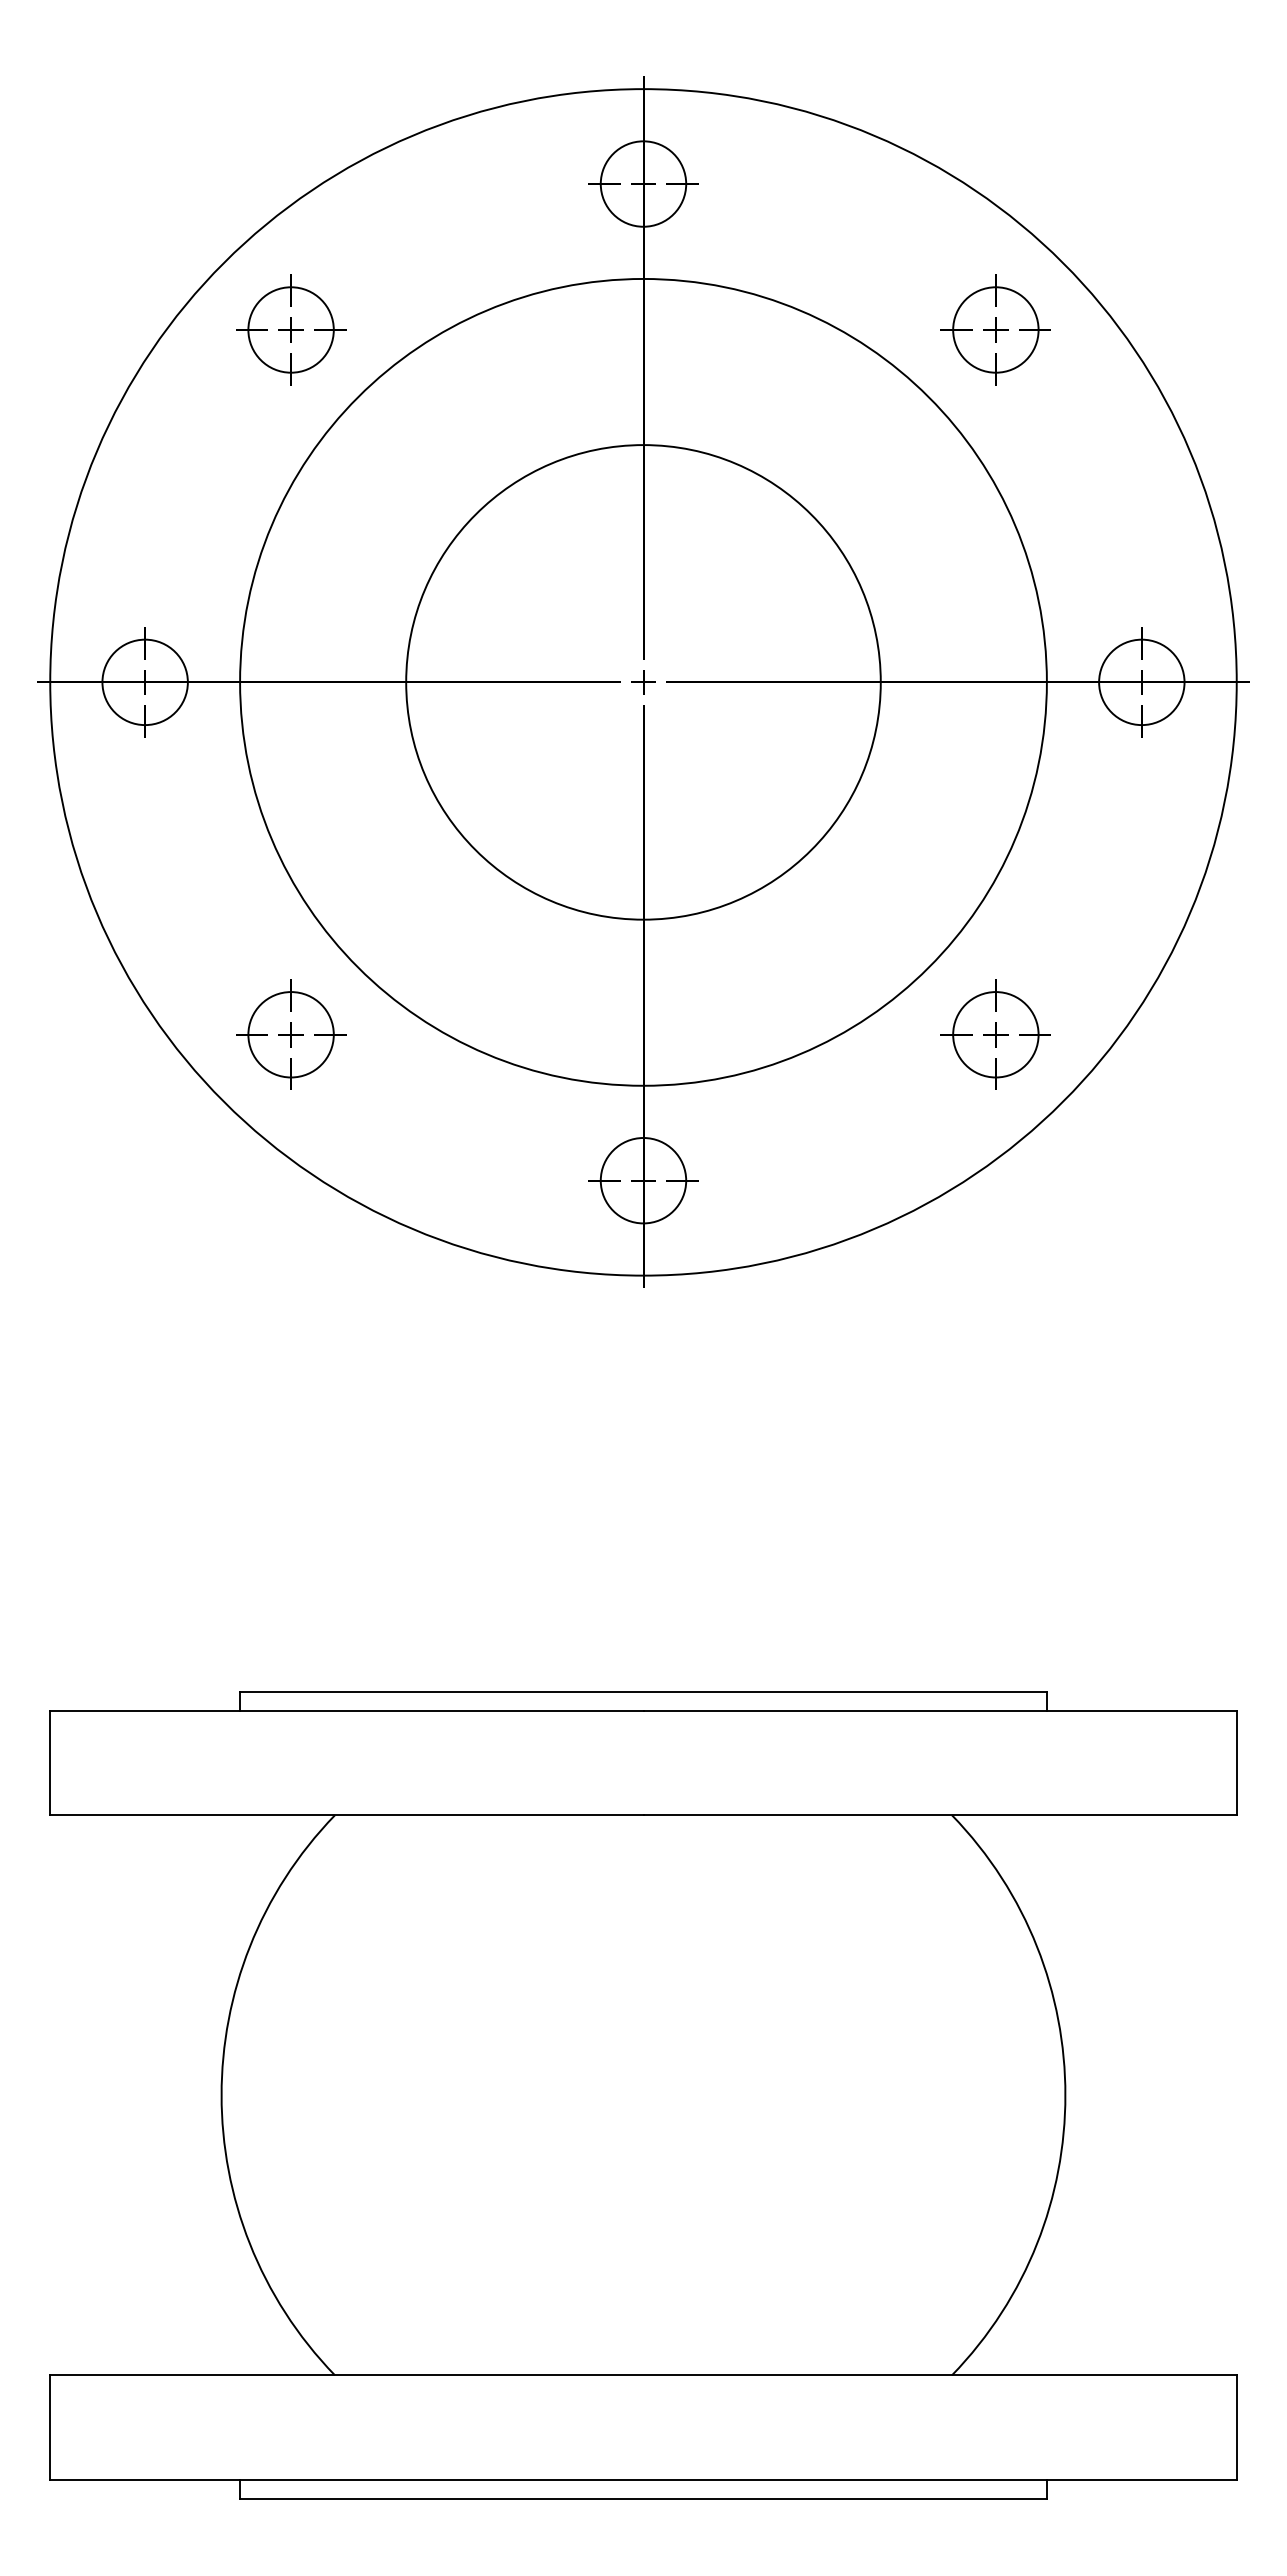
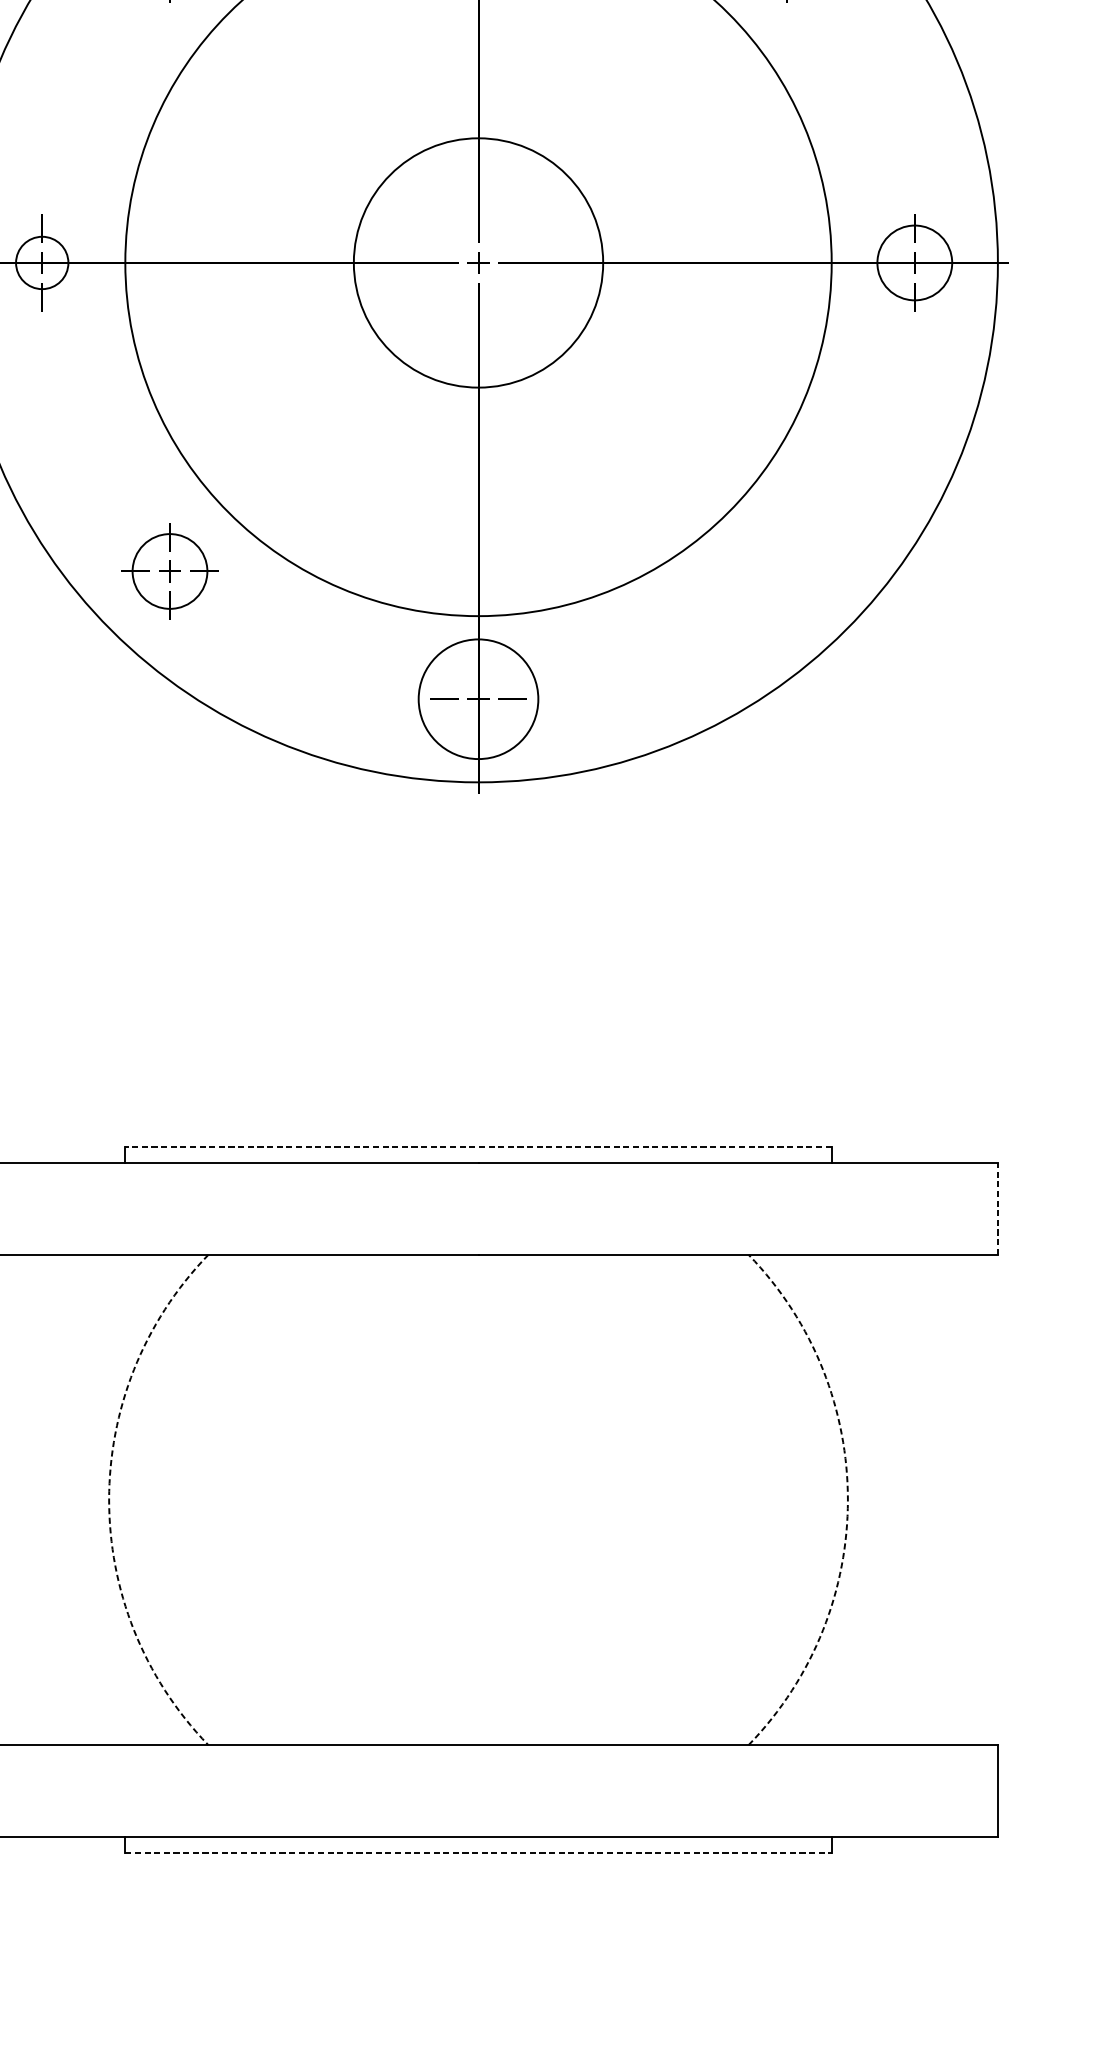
circle: (144, 682) -> (41, 263), size x0.7
circle: (643, 682) -> (478, 263), size x0.6
part: (995, 1034) -> (786, 571), removed
circle: (643, 1180) -> (478, 699), size x1.6
line: (642, 1691) -> (477, 1146), solid -> dashed
line: (1236, 1762) -> (997, 1208), solid -> dashed
arc: (221, 2095) -> (109, 1500), solid -> dashed
arc: (1065, 2095) -> (847, 1500), solid -> dashed
line: (643, 2498) -> (478, 1852), solid -> dashed

